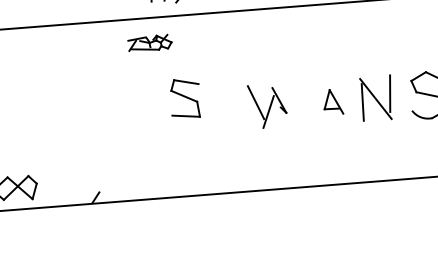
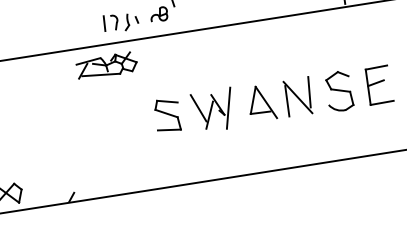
part: (149, 43) -> (106, 65), size x1.67
part: (185, 98) -> (167, 115), moved
part: (334, 101) -> (263, 102), size x1.67
line: (291, 104) -> (228, 107), added

